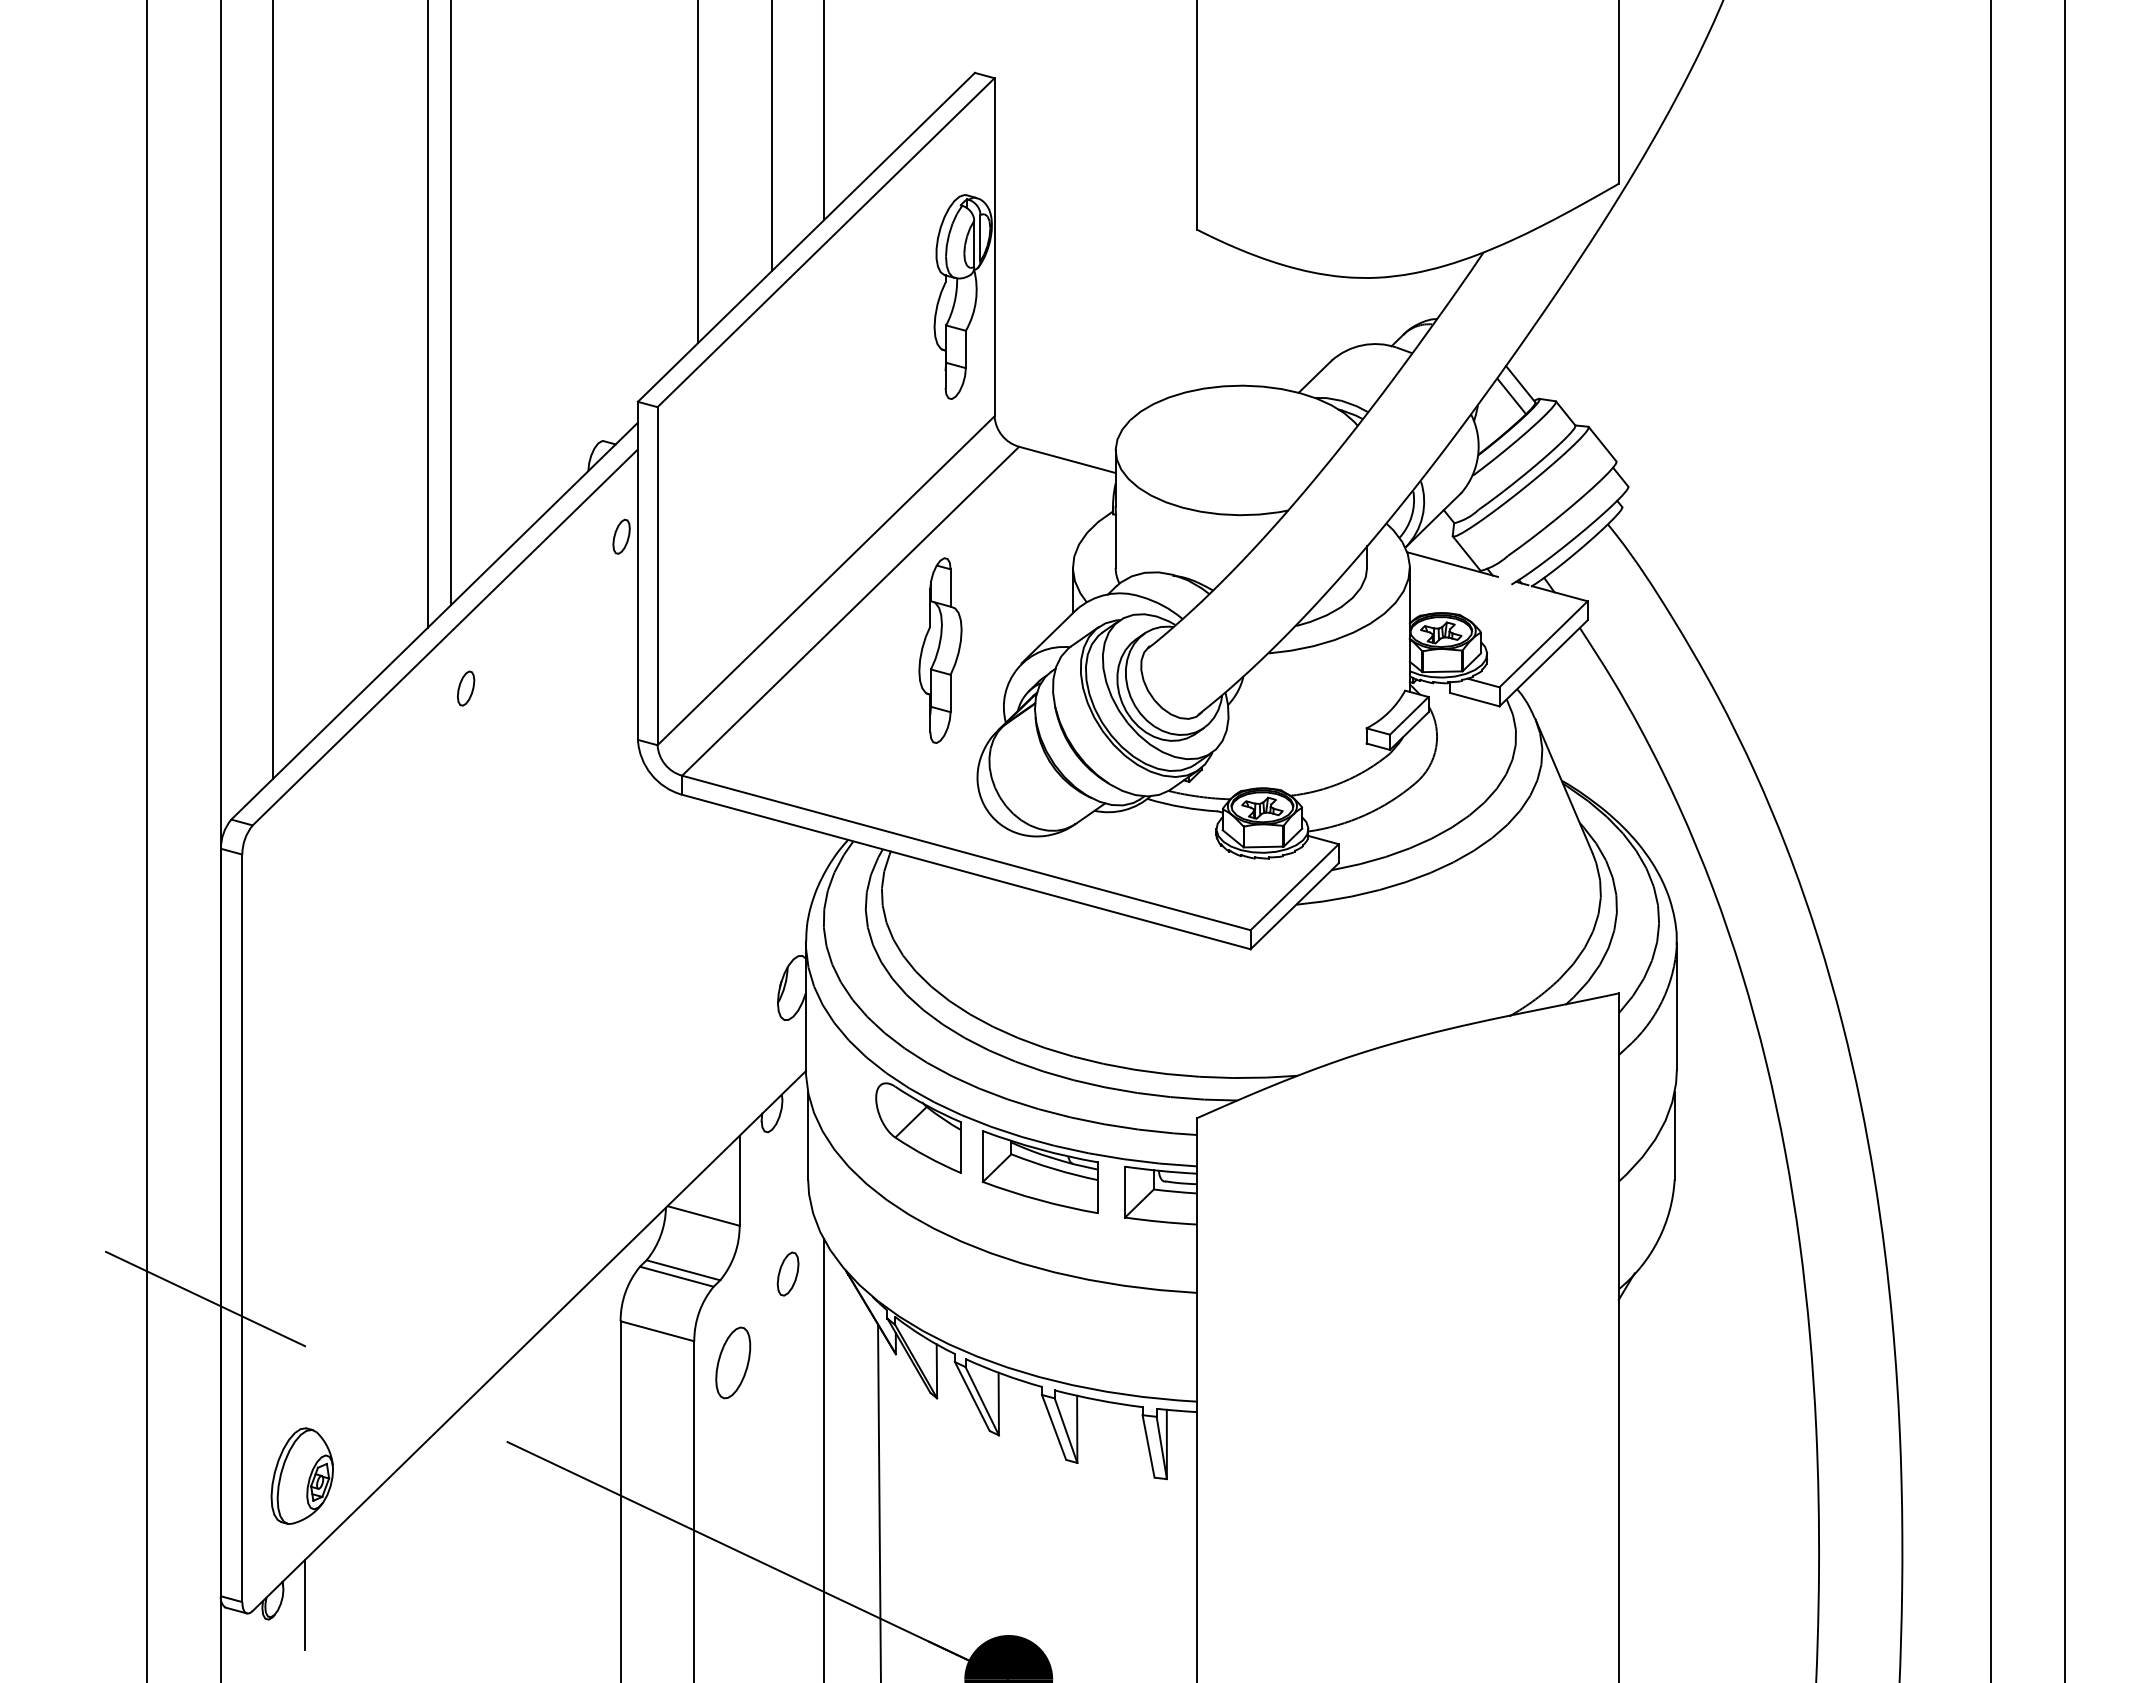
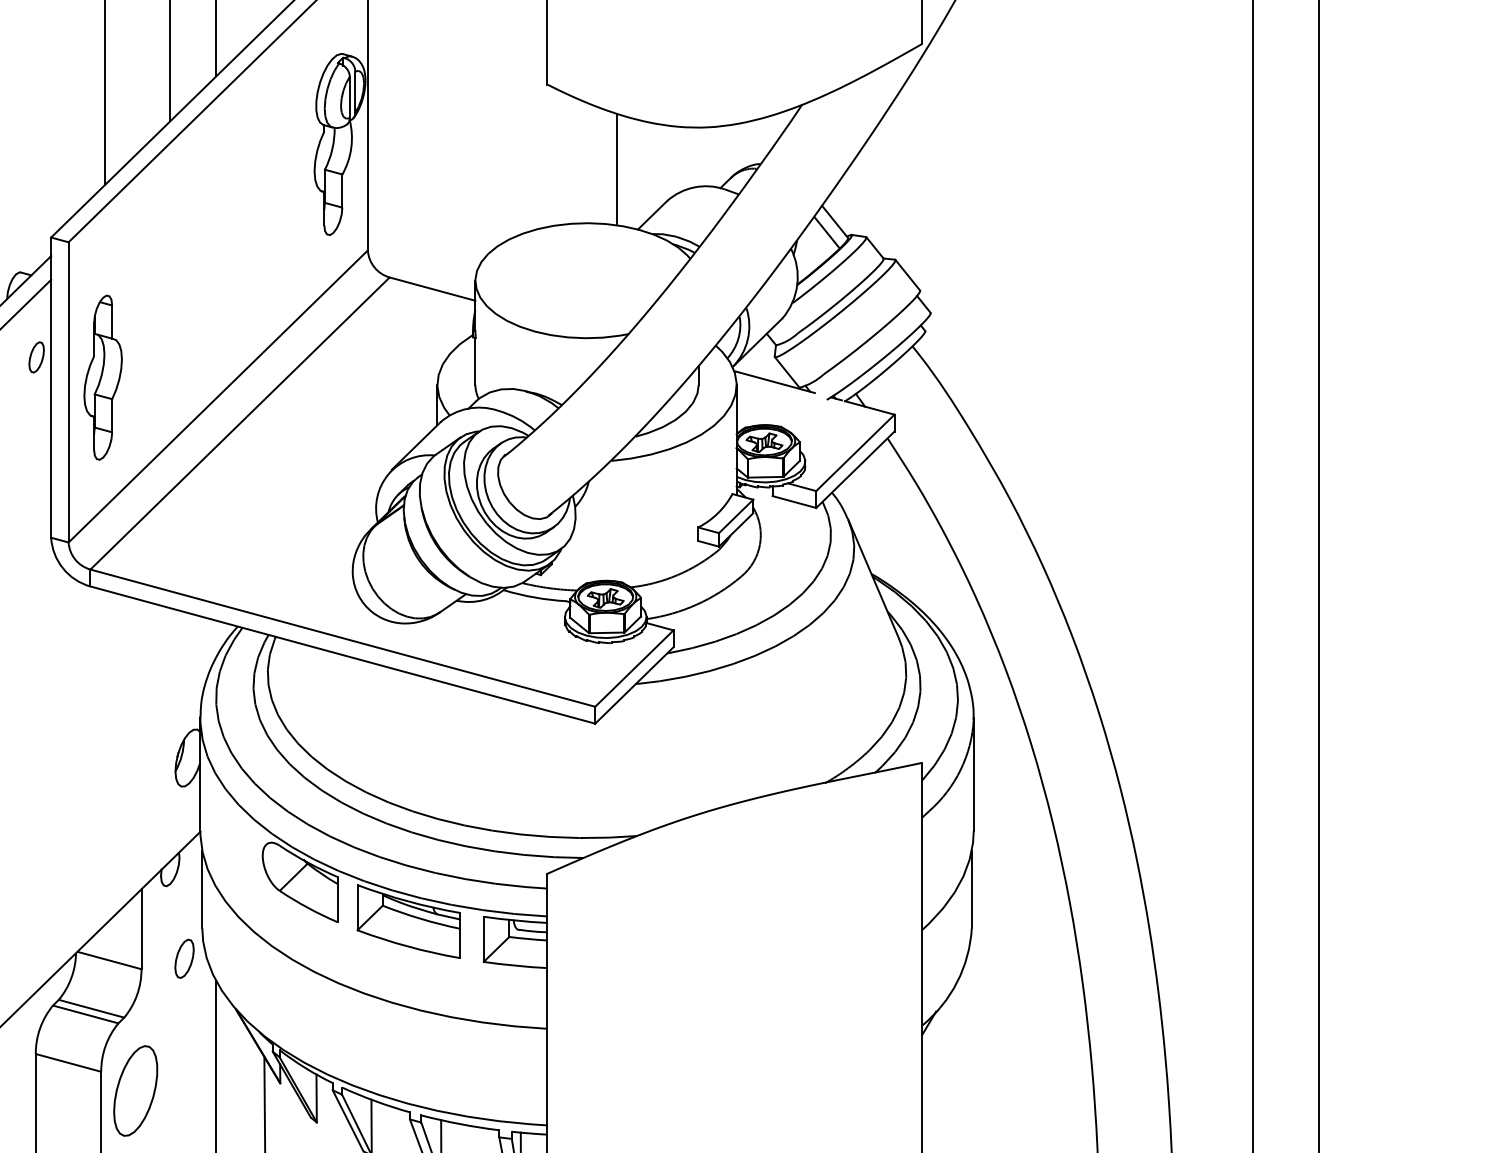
line: (1275, 325) -> (617, 169), added
part: (940, 650) -> (103, 377), moved
part: (787, 1273) -> (183, 958), moved
part: (733, 1362) -> (136, 1090), size x1.43

